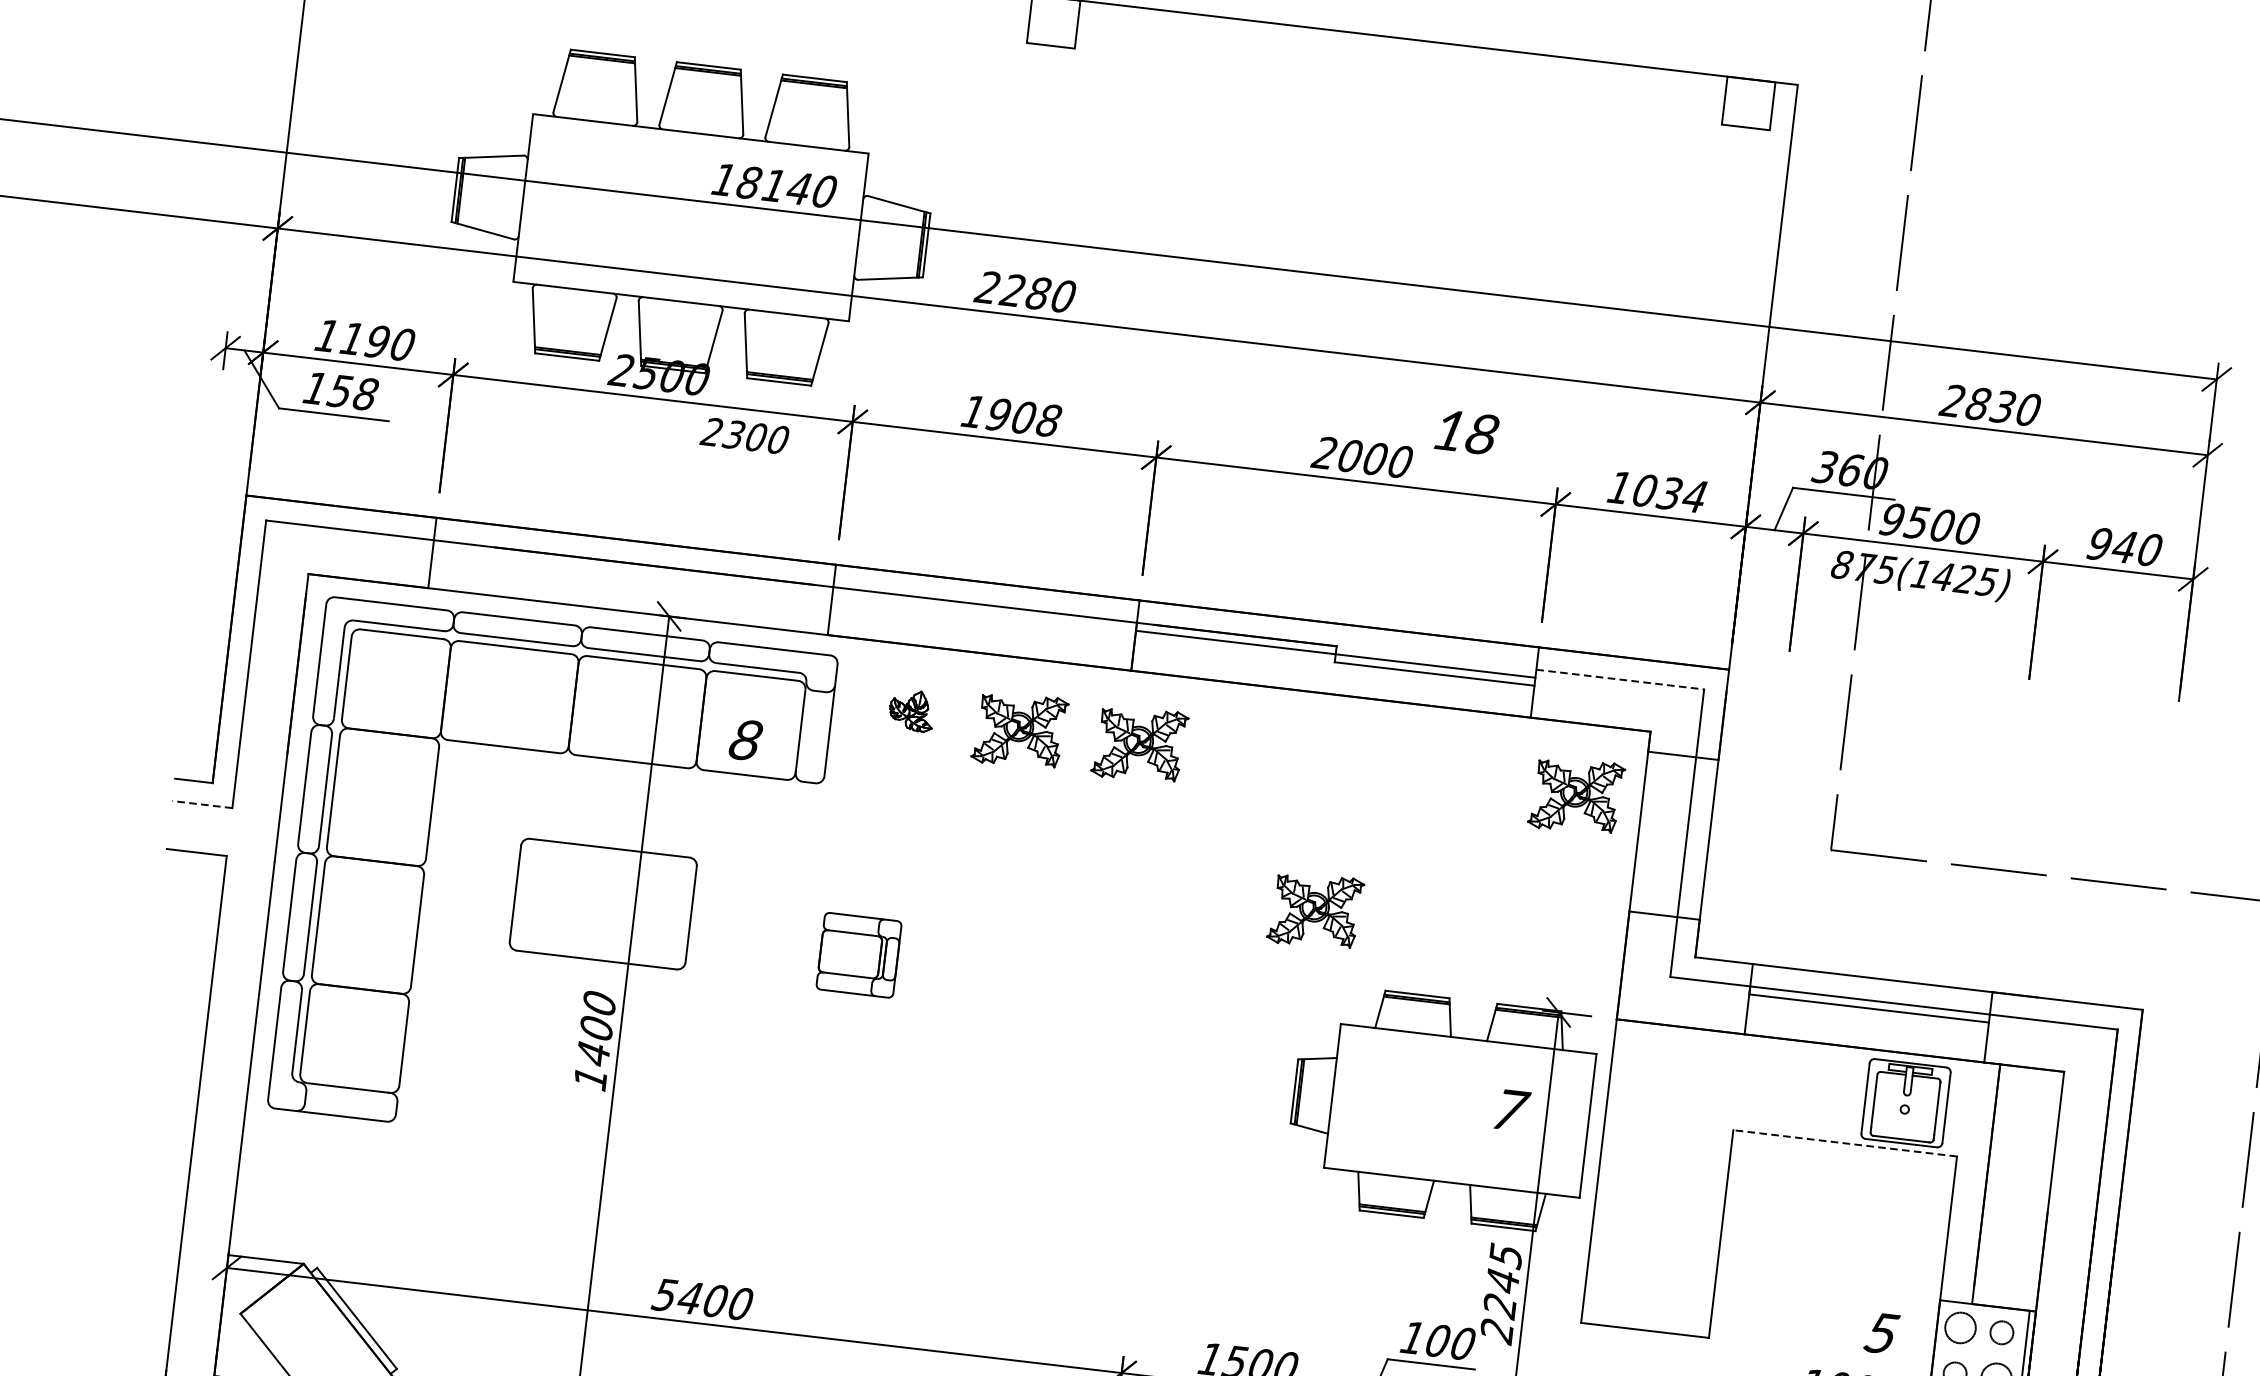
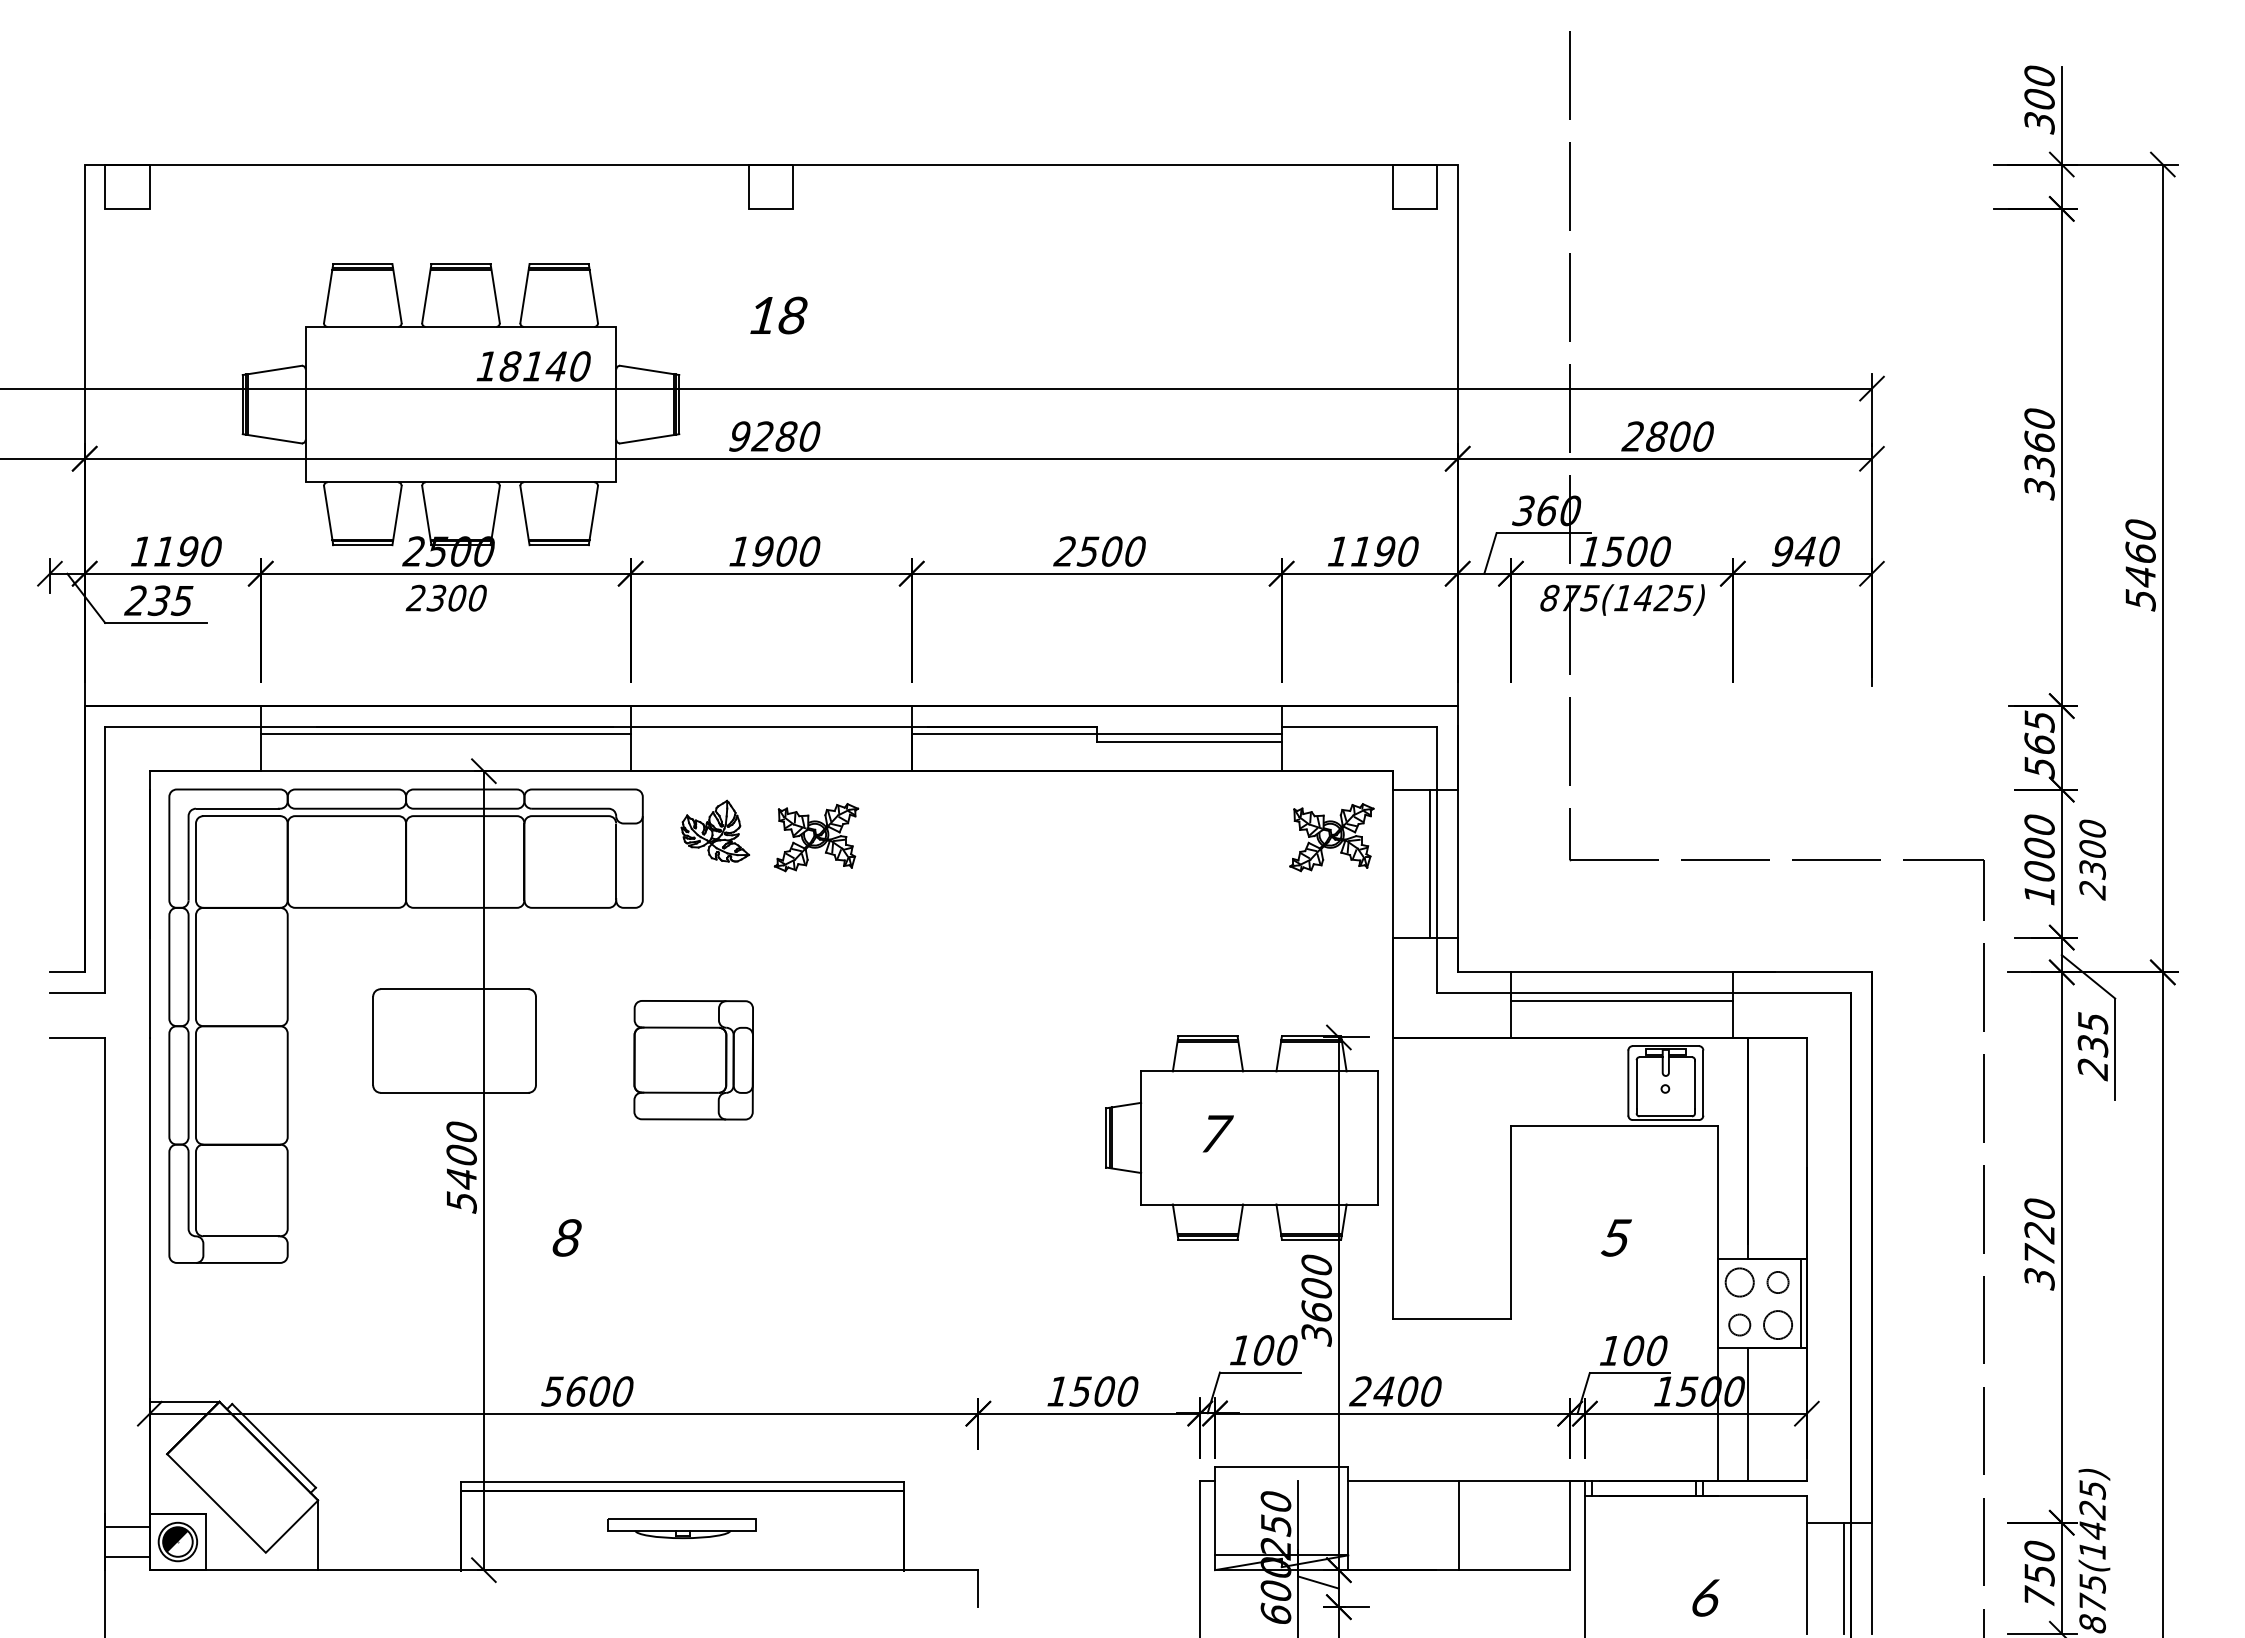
text: (986, 287) -> (738, 436), 2280 -> 9280
text: (339, 390) -> (158, 600), 158 -> 235
text: (2002, 406) -> (1679, 436), 2830 -> 2800
text: (1048, 420) -> (809, 551), 1908 -> 1900
text: (1466, 432) -> (778, 315), moved
text: (743, 435) -> (445, 597), moved
text: (1348, 455) -> (1087, 551), 2000 -> 2500
text: (1669, 493) -> (1384, 551), 1034 -> 1190
text: (1892, 519) -> (1590, 551), 9500 -> 1500
line: (632, 571) -> (445, 734), added
line: (1620, 679) -> (1359, 726), dashed -> solid
part: (911, 709) -> (715, 830), size x1.67
text: (745, 739) -> (566, 1237), moved
part: (1139, 744) -> (927, 837), removed
line: (202, 804) -> (77, 993), dashed -> solid
line: (1678, 836) -> (1429, 863), added
part: (1315, 910) -> (1105, 970), removed
part: (858, 955) -> (693, 1060), size x1.67
text: (590, 1079) -> (461, 1202), 1400 -> 5400
text: (1511, 1109) -> (1217, 1133), moved
line: (1845, 1143) -> (1614, 1126), dashed -> solid
text: (1501, 1293) -> (1316, 1300), 2245 -> 3600
text: (690, 1298) -> (576, 1391), 5400 -> 5600
text: (1881, 1332) -> (1616, 1237), moved

